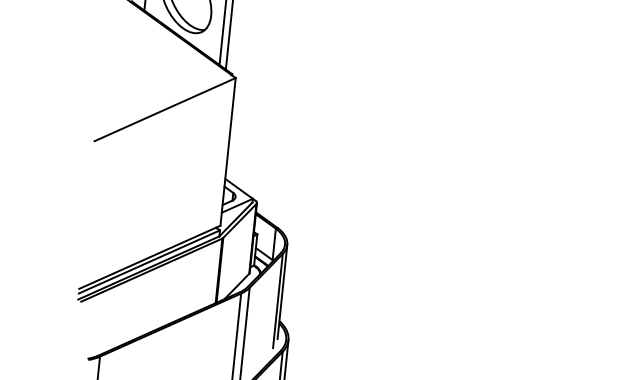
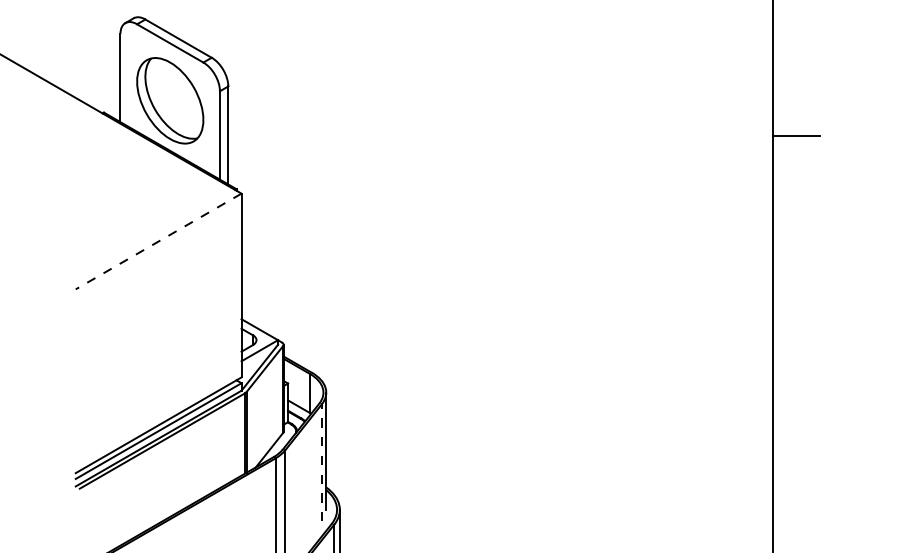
line: (165, 109) -> (158, 241), solid -> dashed
line: (277, 300) -> (321, 462), solid -> dashed

